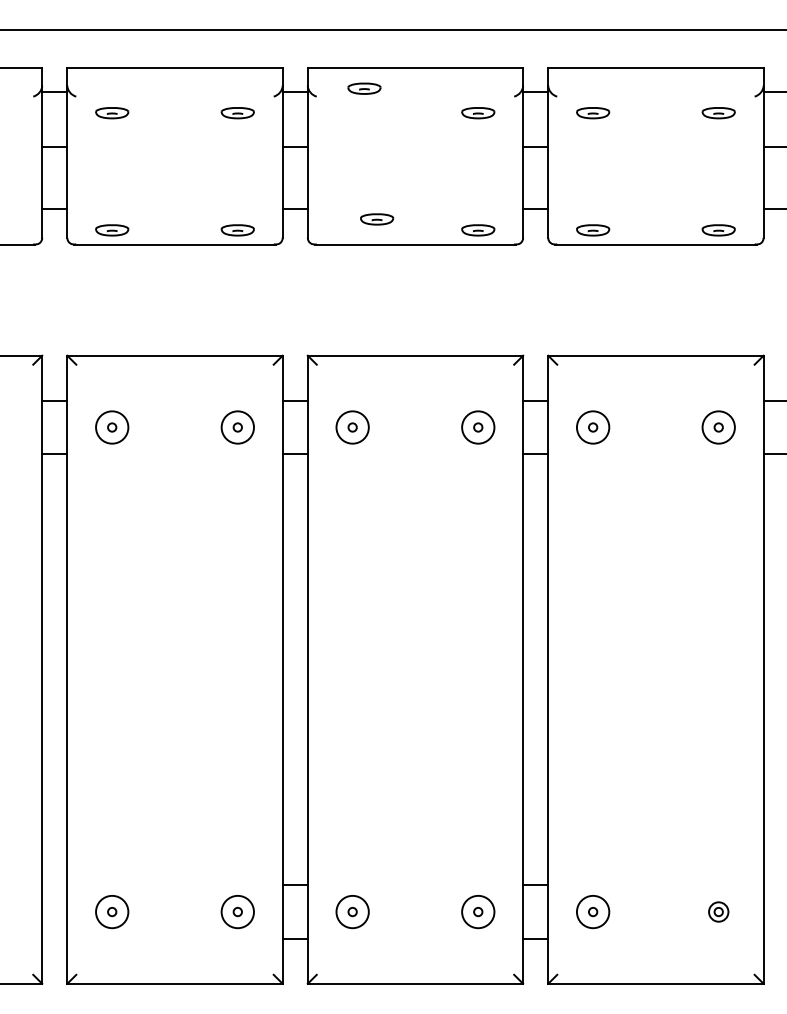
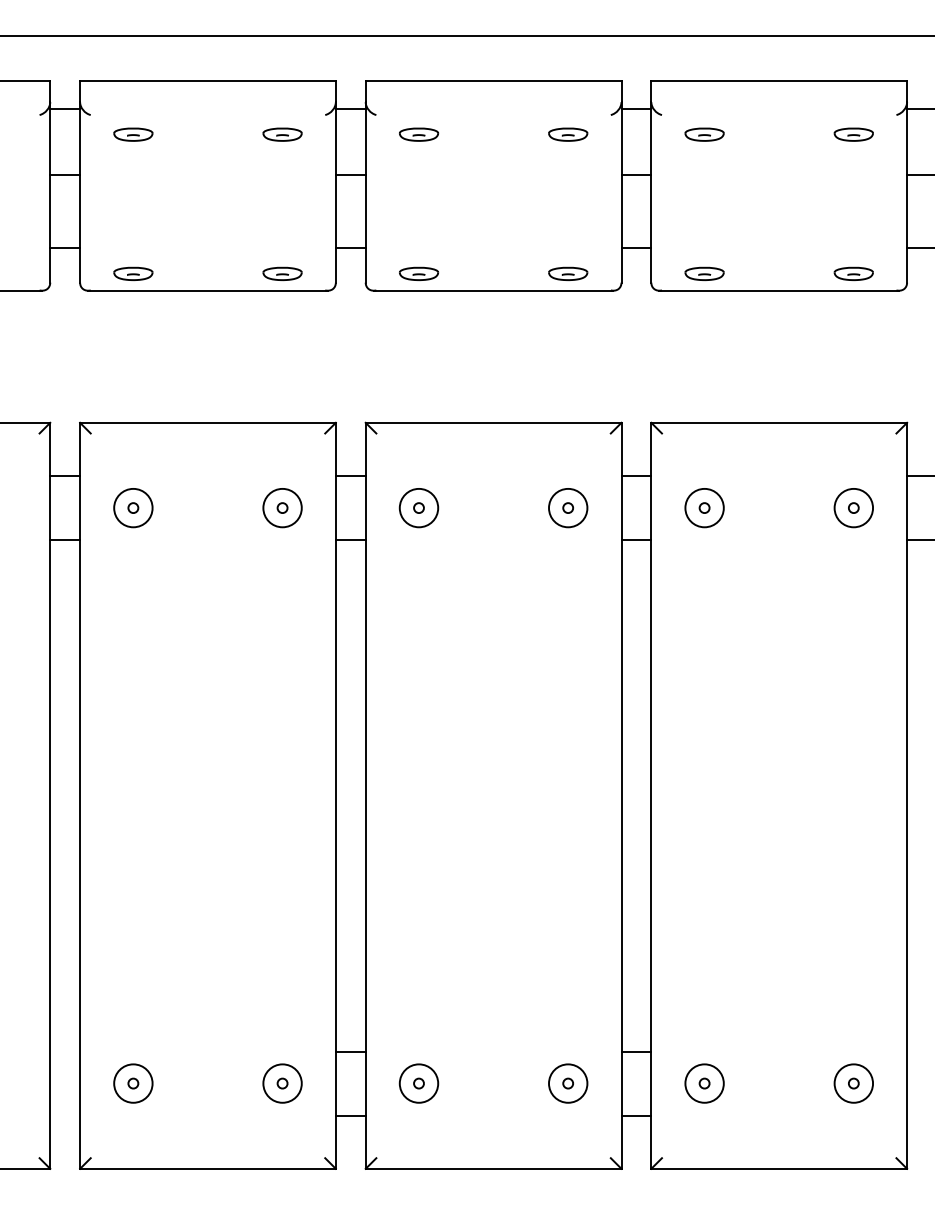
part: (364, 88) -> (419, 134), moved
part: (377, 219) -> (419, 273), moved
circle: (718, 911) -> (853, 1083), size x1.67

